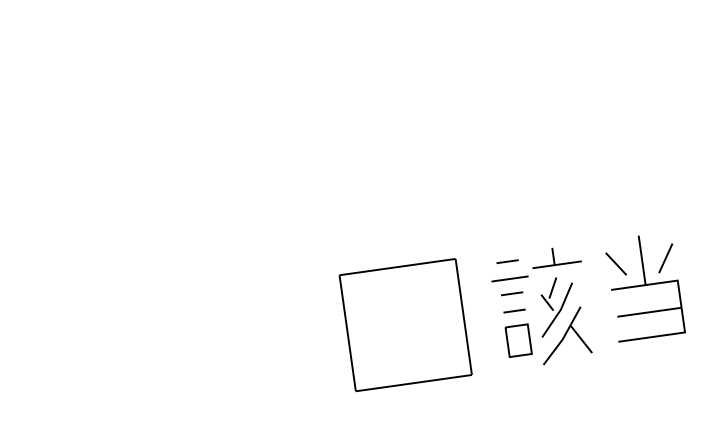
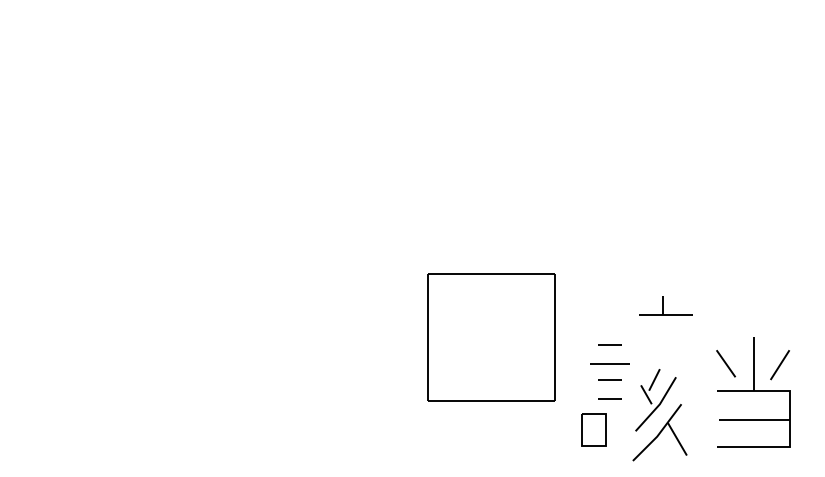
part: (555, 256) -> (665, 305), moved
part: (406, 325) -> (491, 337), moved
part: (518, 340) -> (593, 429), moved

